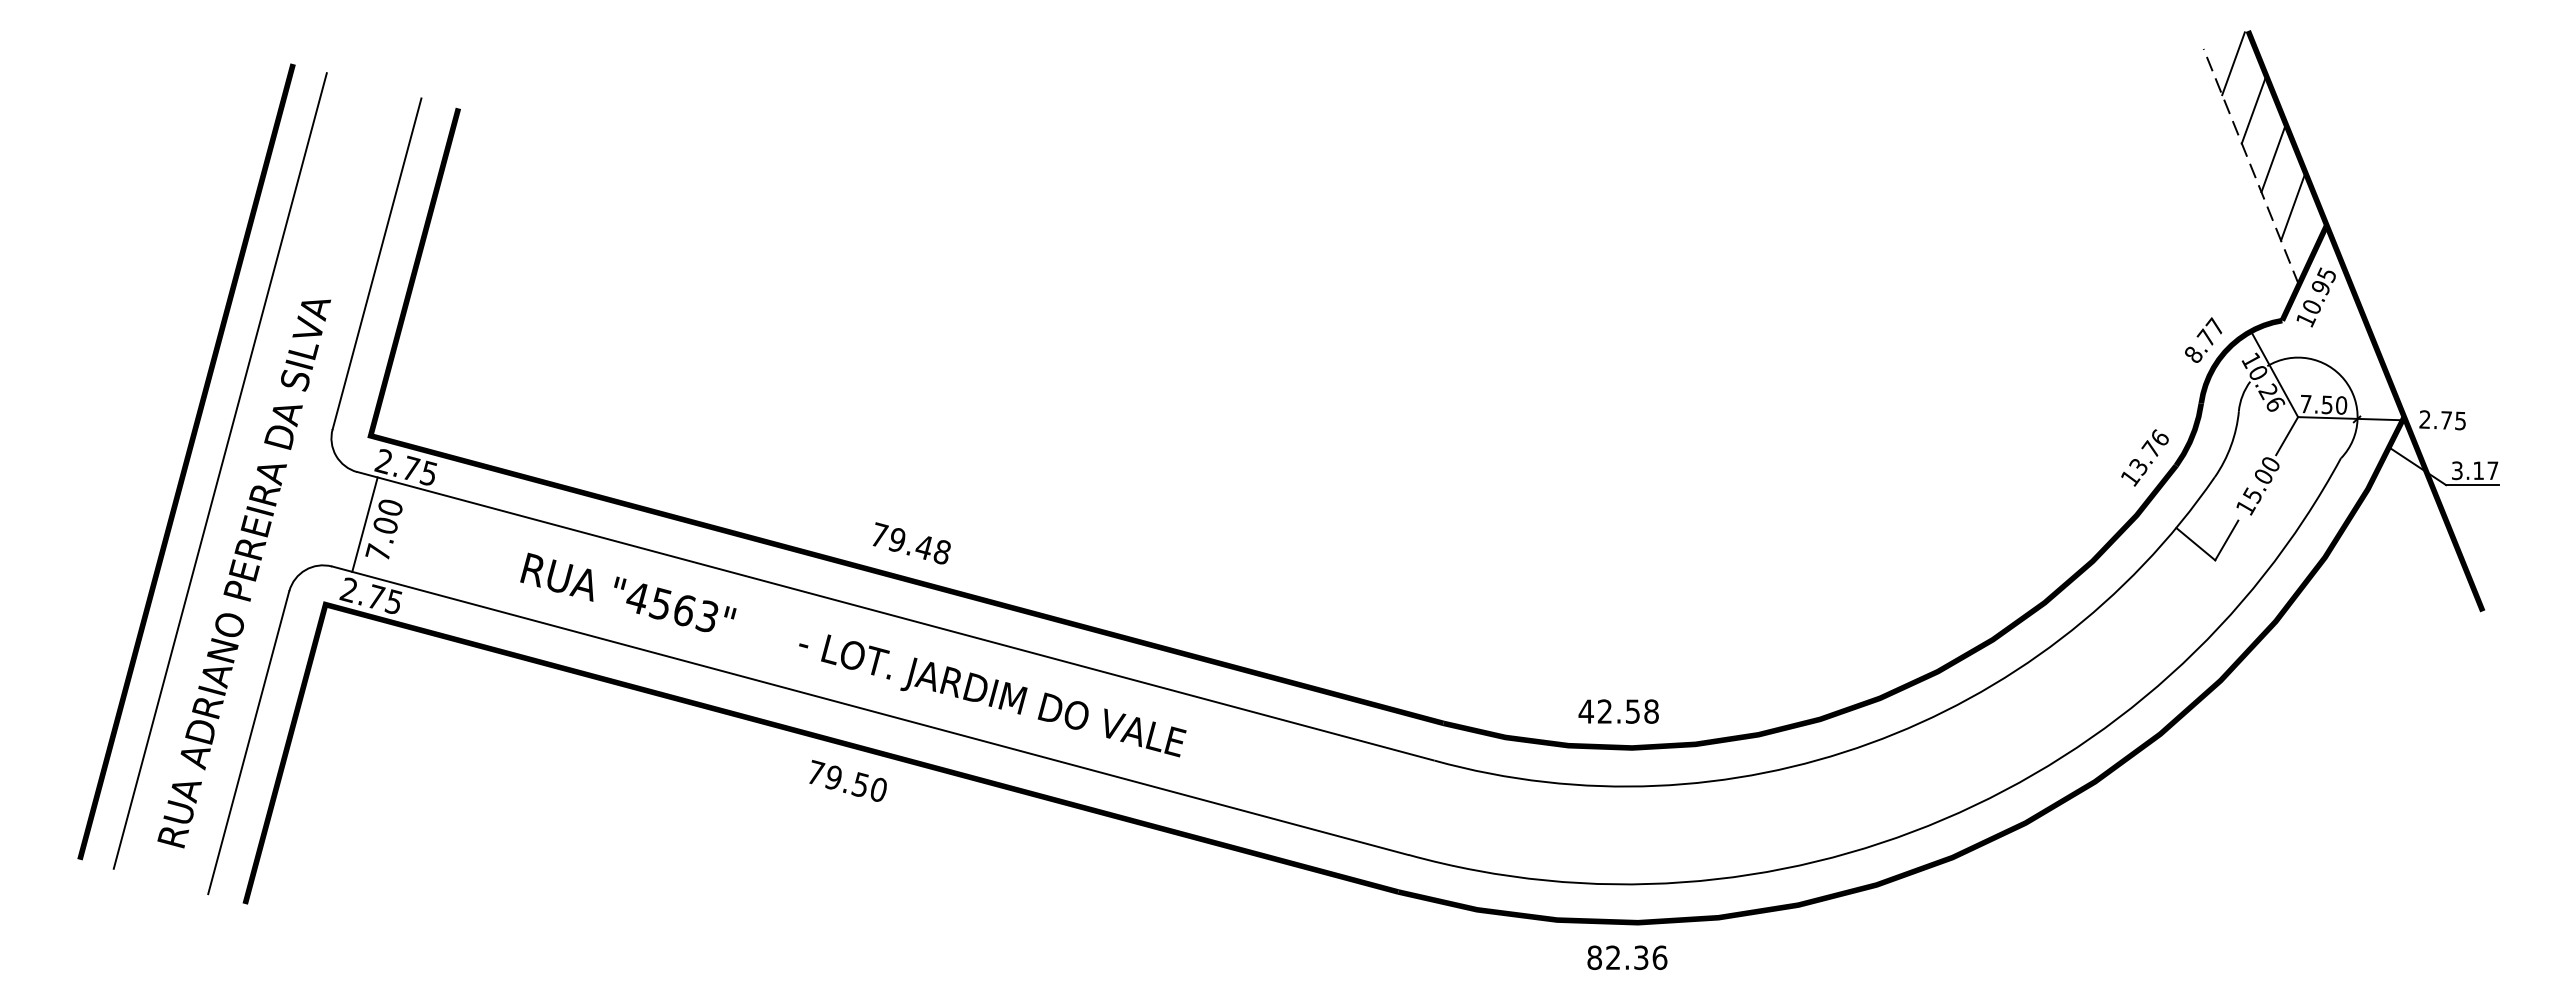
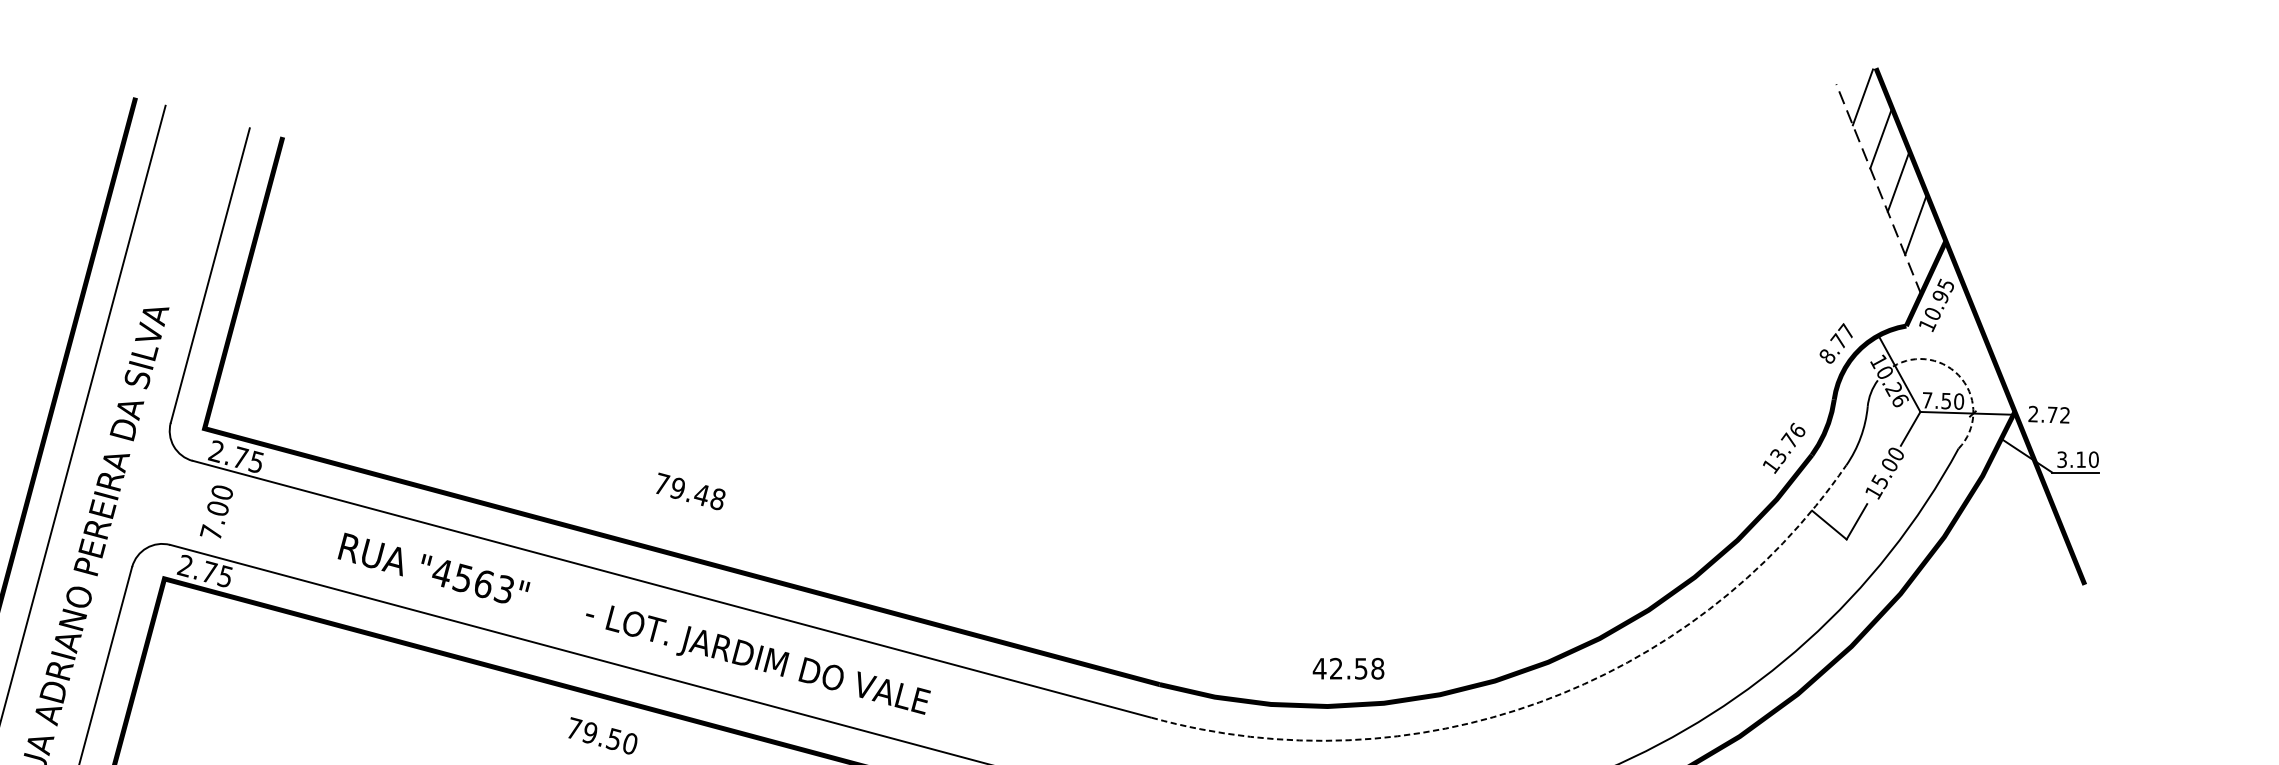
arc: (2344, 379) -> (1961, 378), solid -> dashed
text: (2460, 420) -> (2064, 414), 2.75 -> 2.72
text: (2492, 470) -> (2093, 459), 3.17 -> 3.10
line: (364, 524) -> (199, 507), removed
text: (911, 543) -> (690, 491), moved
text: (1618, 711) -> (1348, 668), moved
arc: (1869, 743) -> (1538, 702), solid -> dashed
text: (847, 780) -> (602, 735), moved

